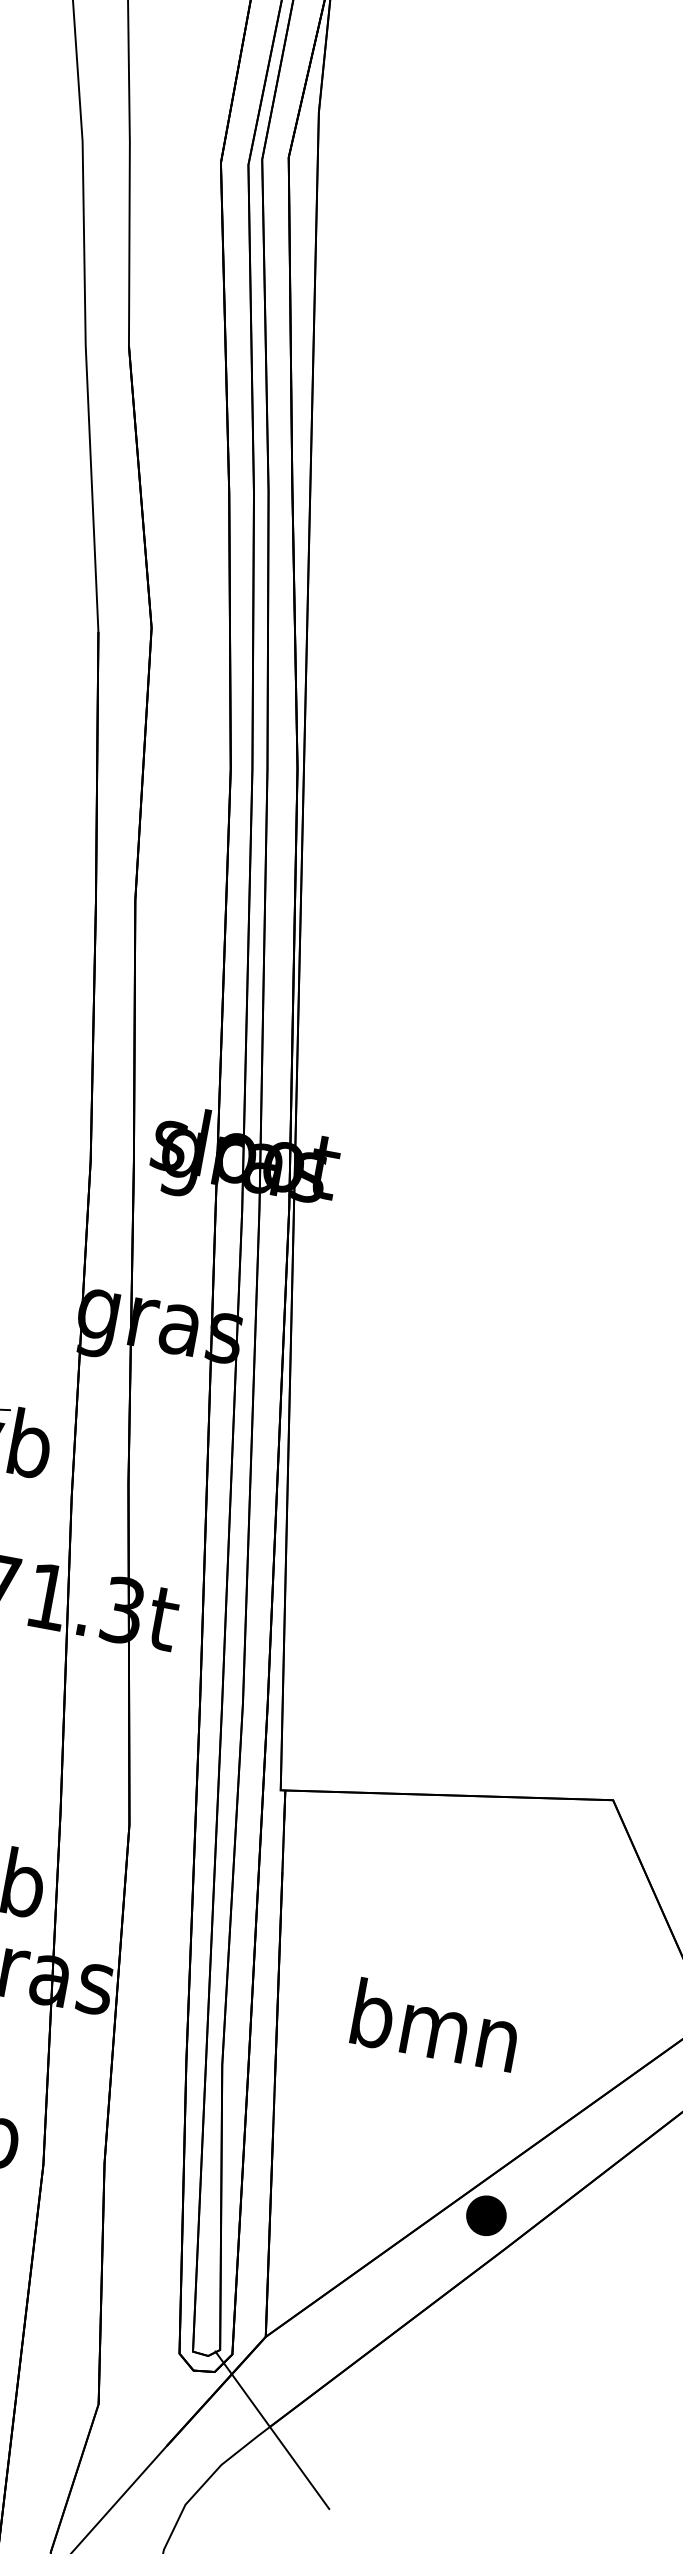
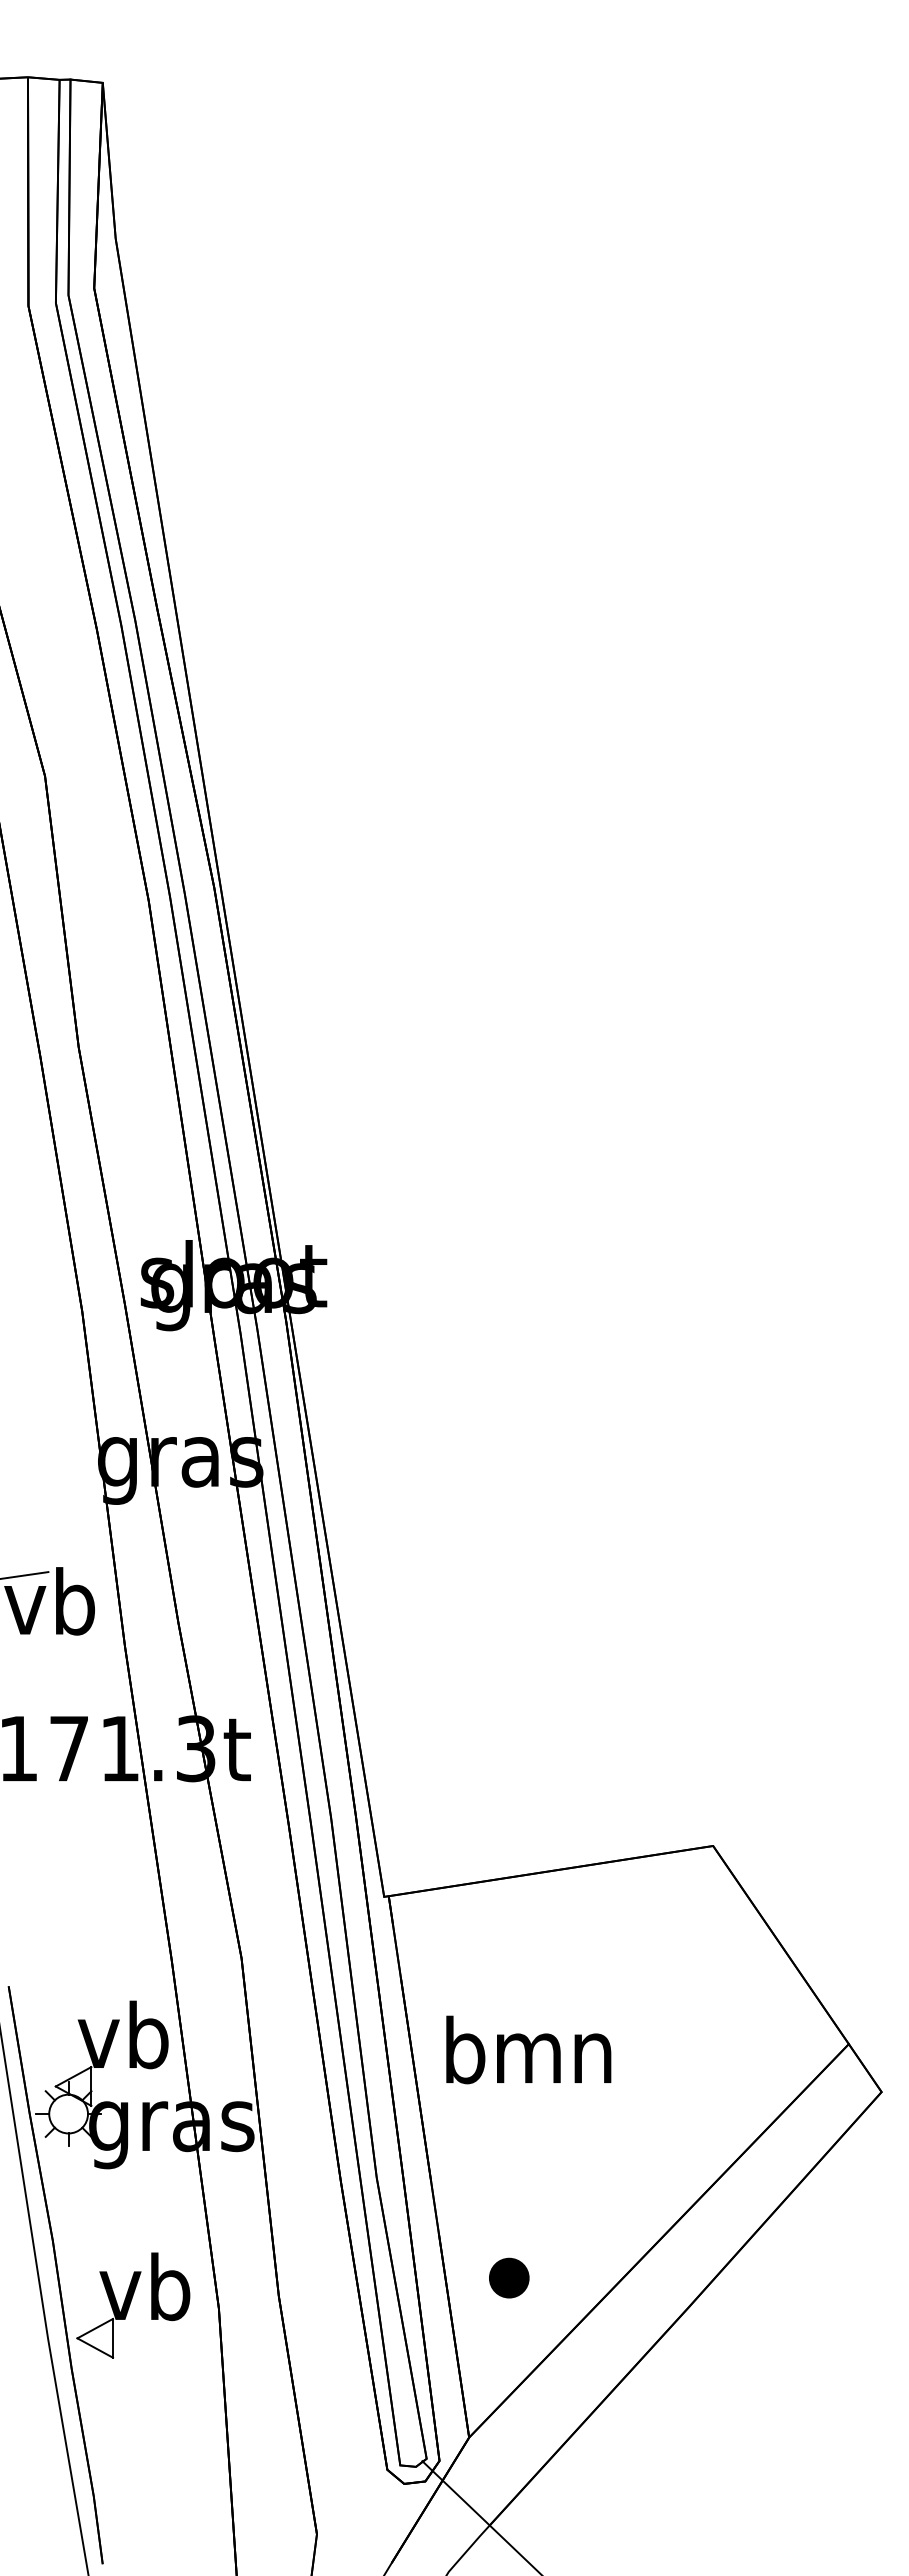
text: (435, 2024) -> (528, 2049), moved
part: (486, 2215) -> (509, 2277), moved

